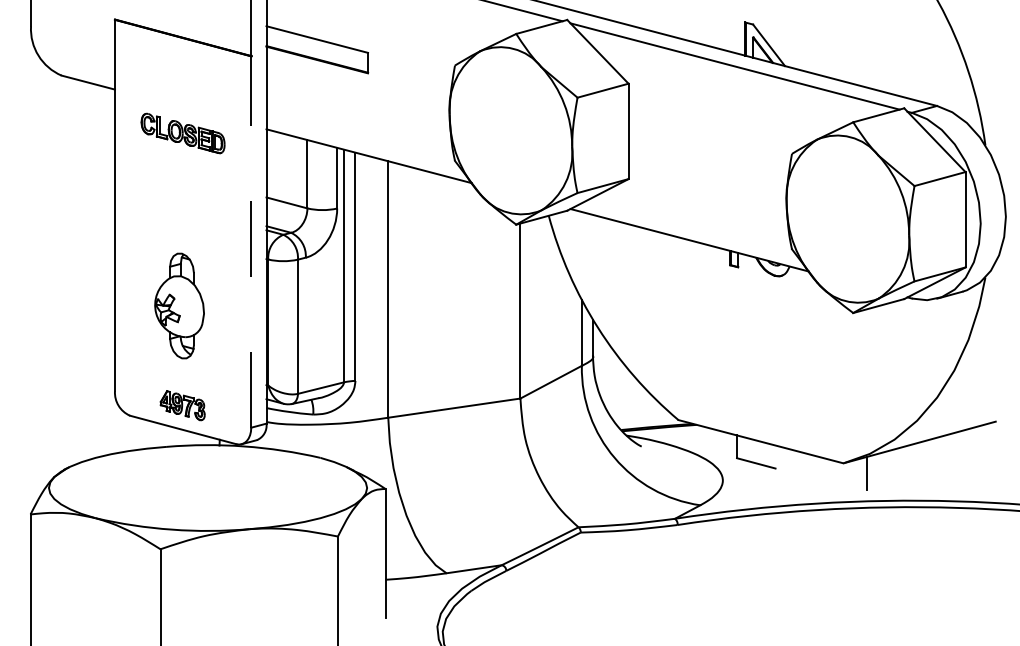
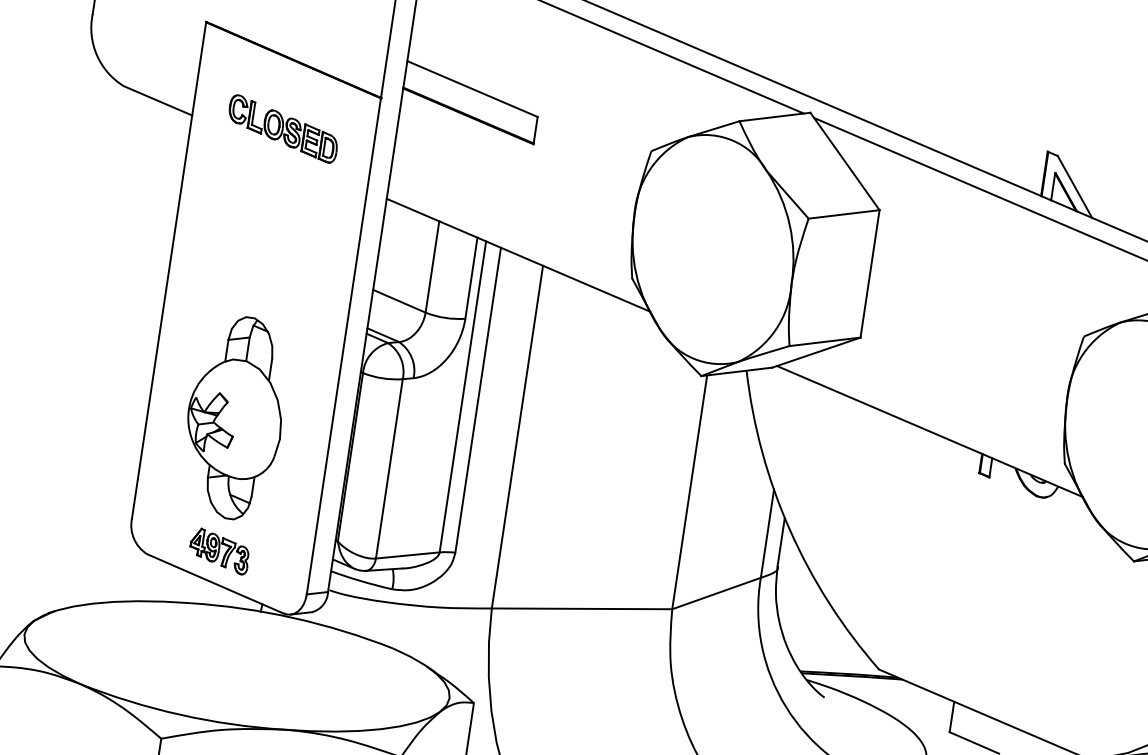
part: (182, 133) -> (282, 128), moved
line: (251, 242) -> (344, 347), dashed -> solid
part: (179, 305) -> (235, 416), size x1.43

